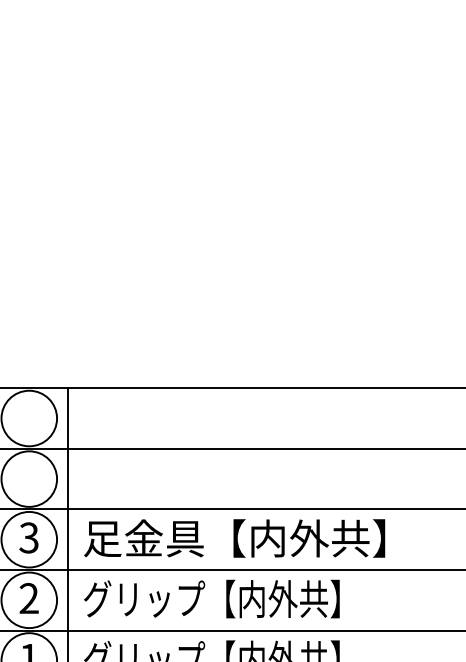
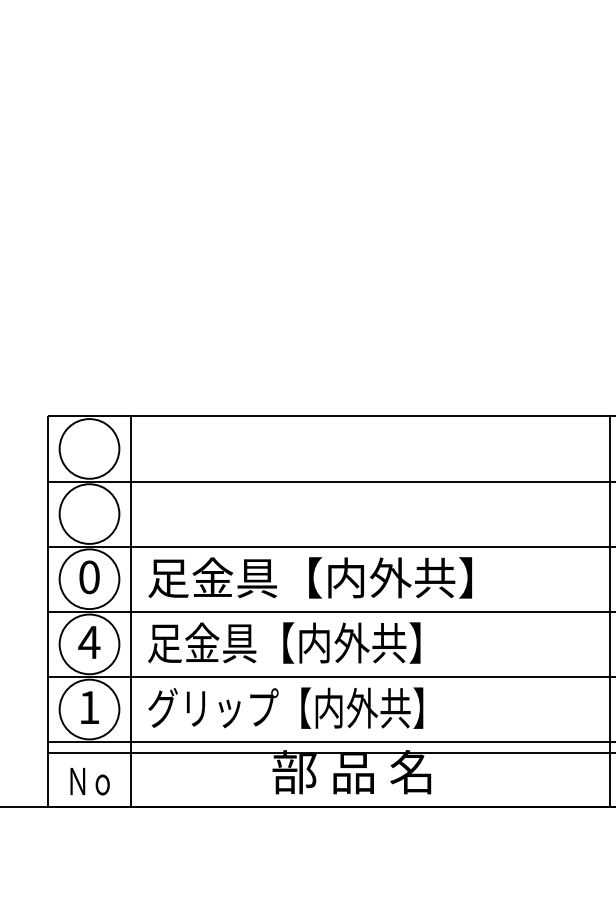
text: (28, 538) -> (88, 577), 3 -> 0
text: (29, 597) -> (89, 641), 2 -> 4
text: (211, 598) -> (285, 642), グリップ【内外共】 -> 足金具【内外共】

